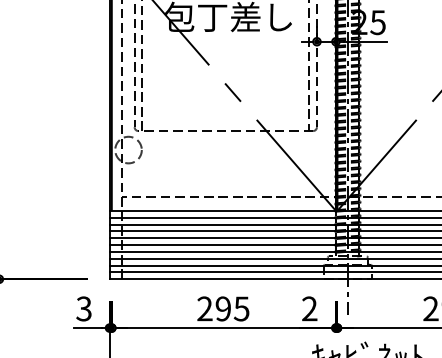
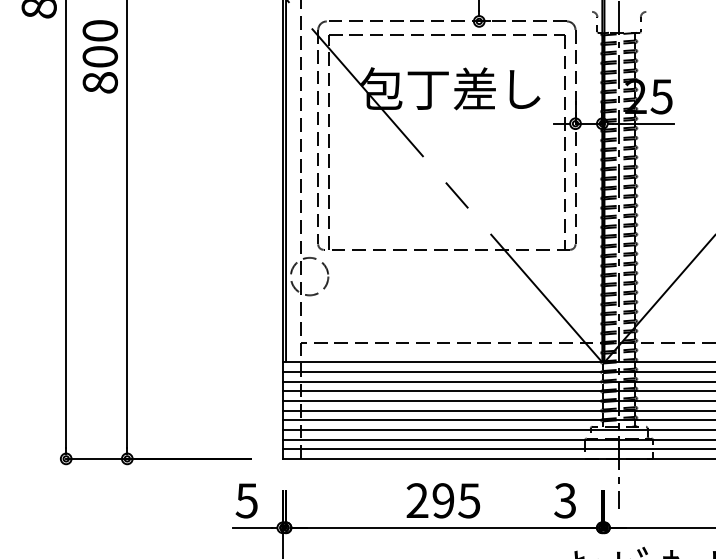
text: (83, 308) -> (246, 500), 3 -> 5
text: (309, 309) -> (565, 501), 2 -> 3

